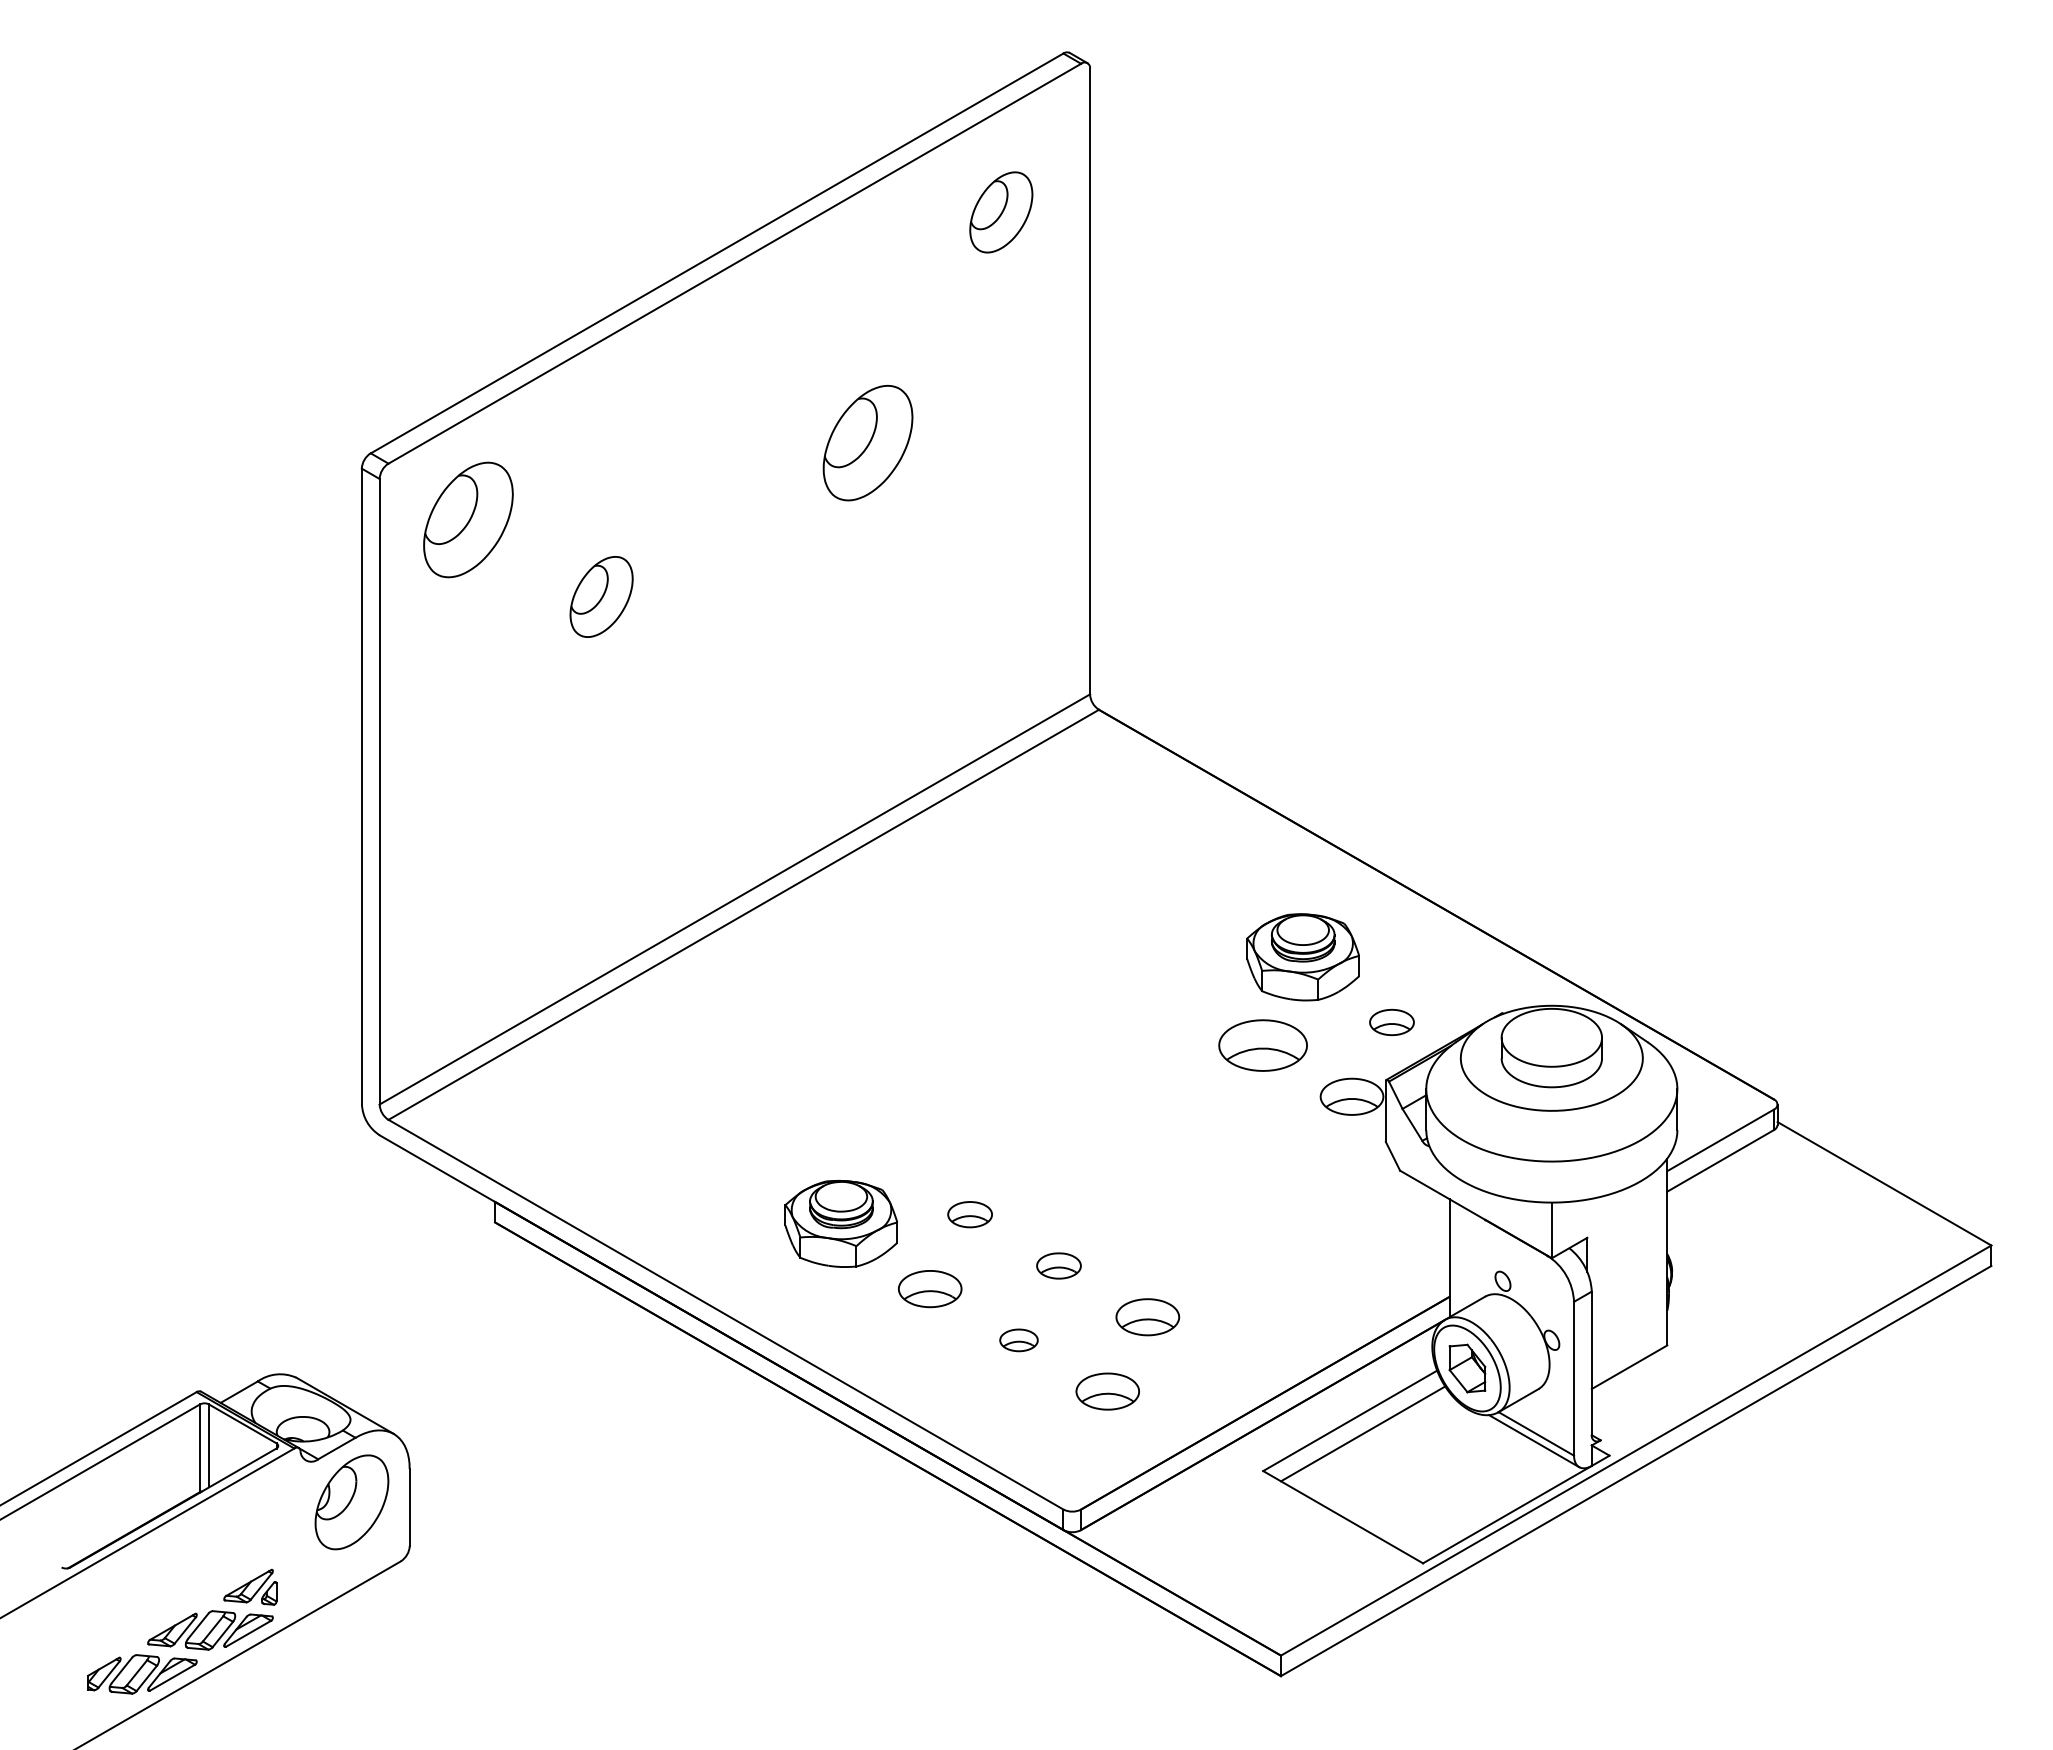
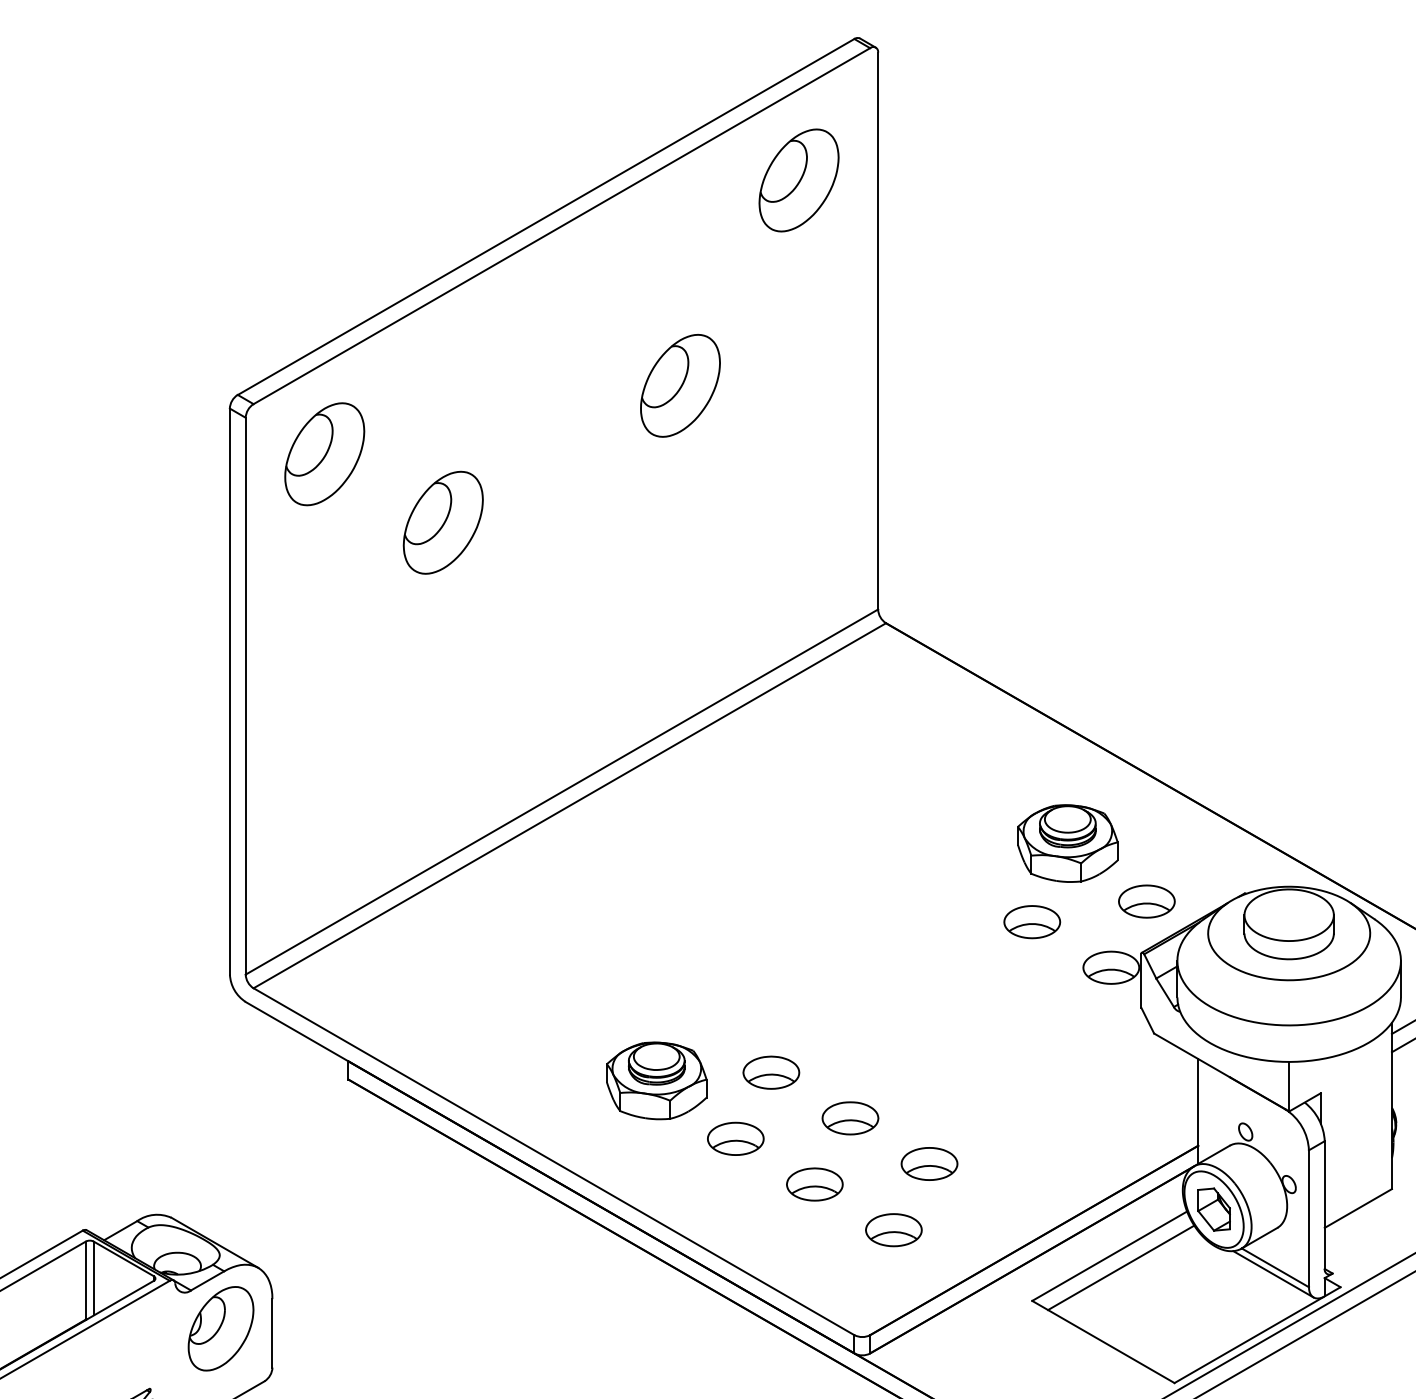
part: (1001, 212) -> (799, 180), size x1.43
part: (601, 596) -> (443, 522), size x1.43
part: (1391, 1022) -> (1146, 901), size x1.43
part: (1263, 1045) -> (1032, 922), size x0.71
part: (969, 1214) -> (770, 1072), size x1.43
part: (1058, 1265) -> (850, 1117), size x1.43
part: (1018, 1340) -> (814, 1184), size x1.67

